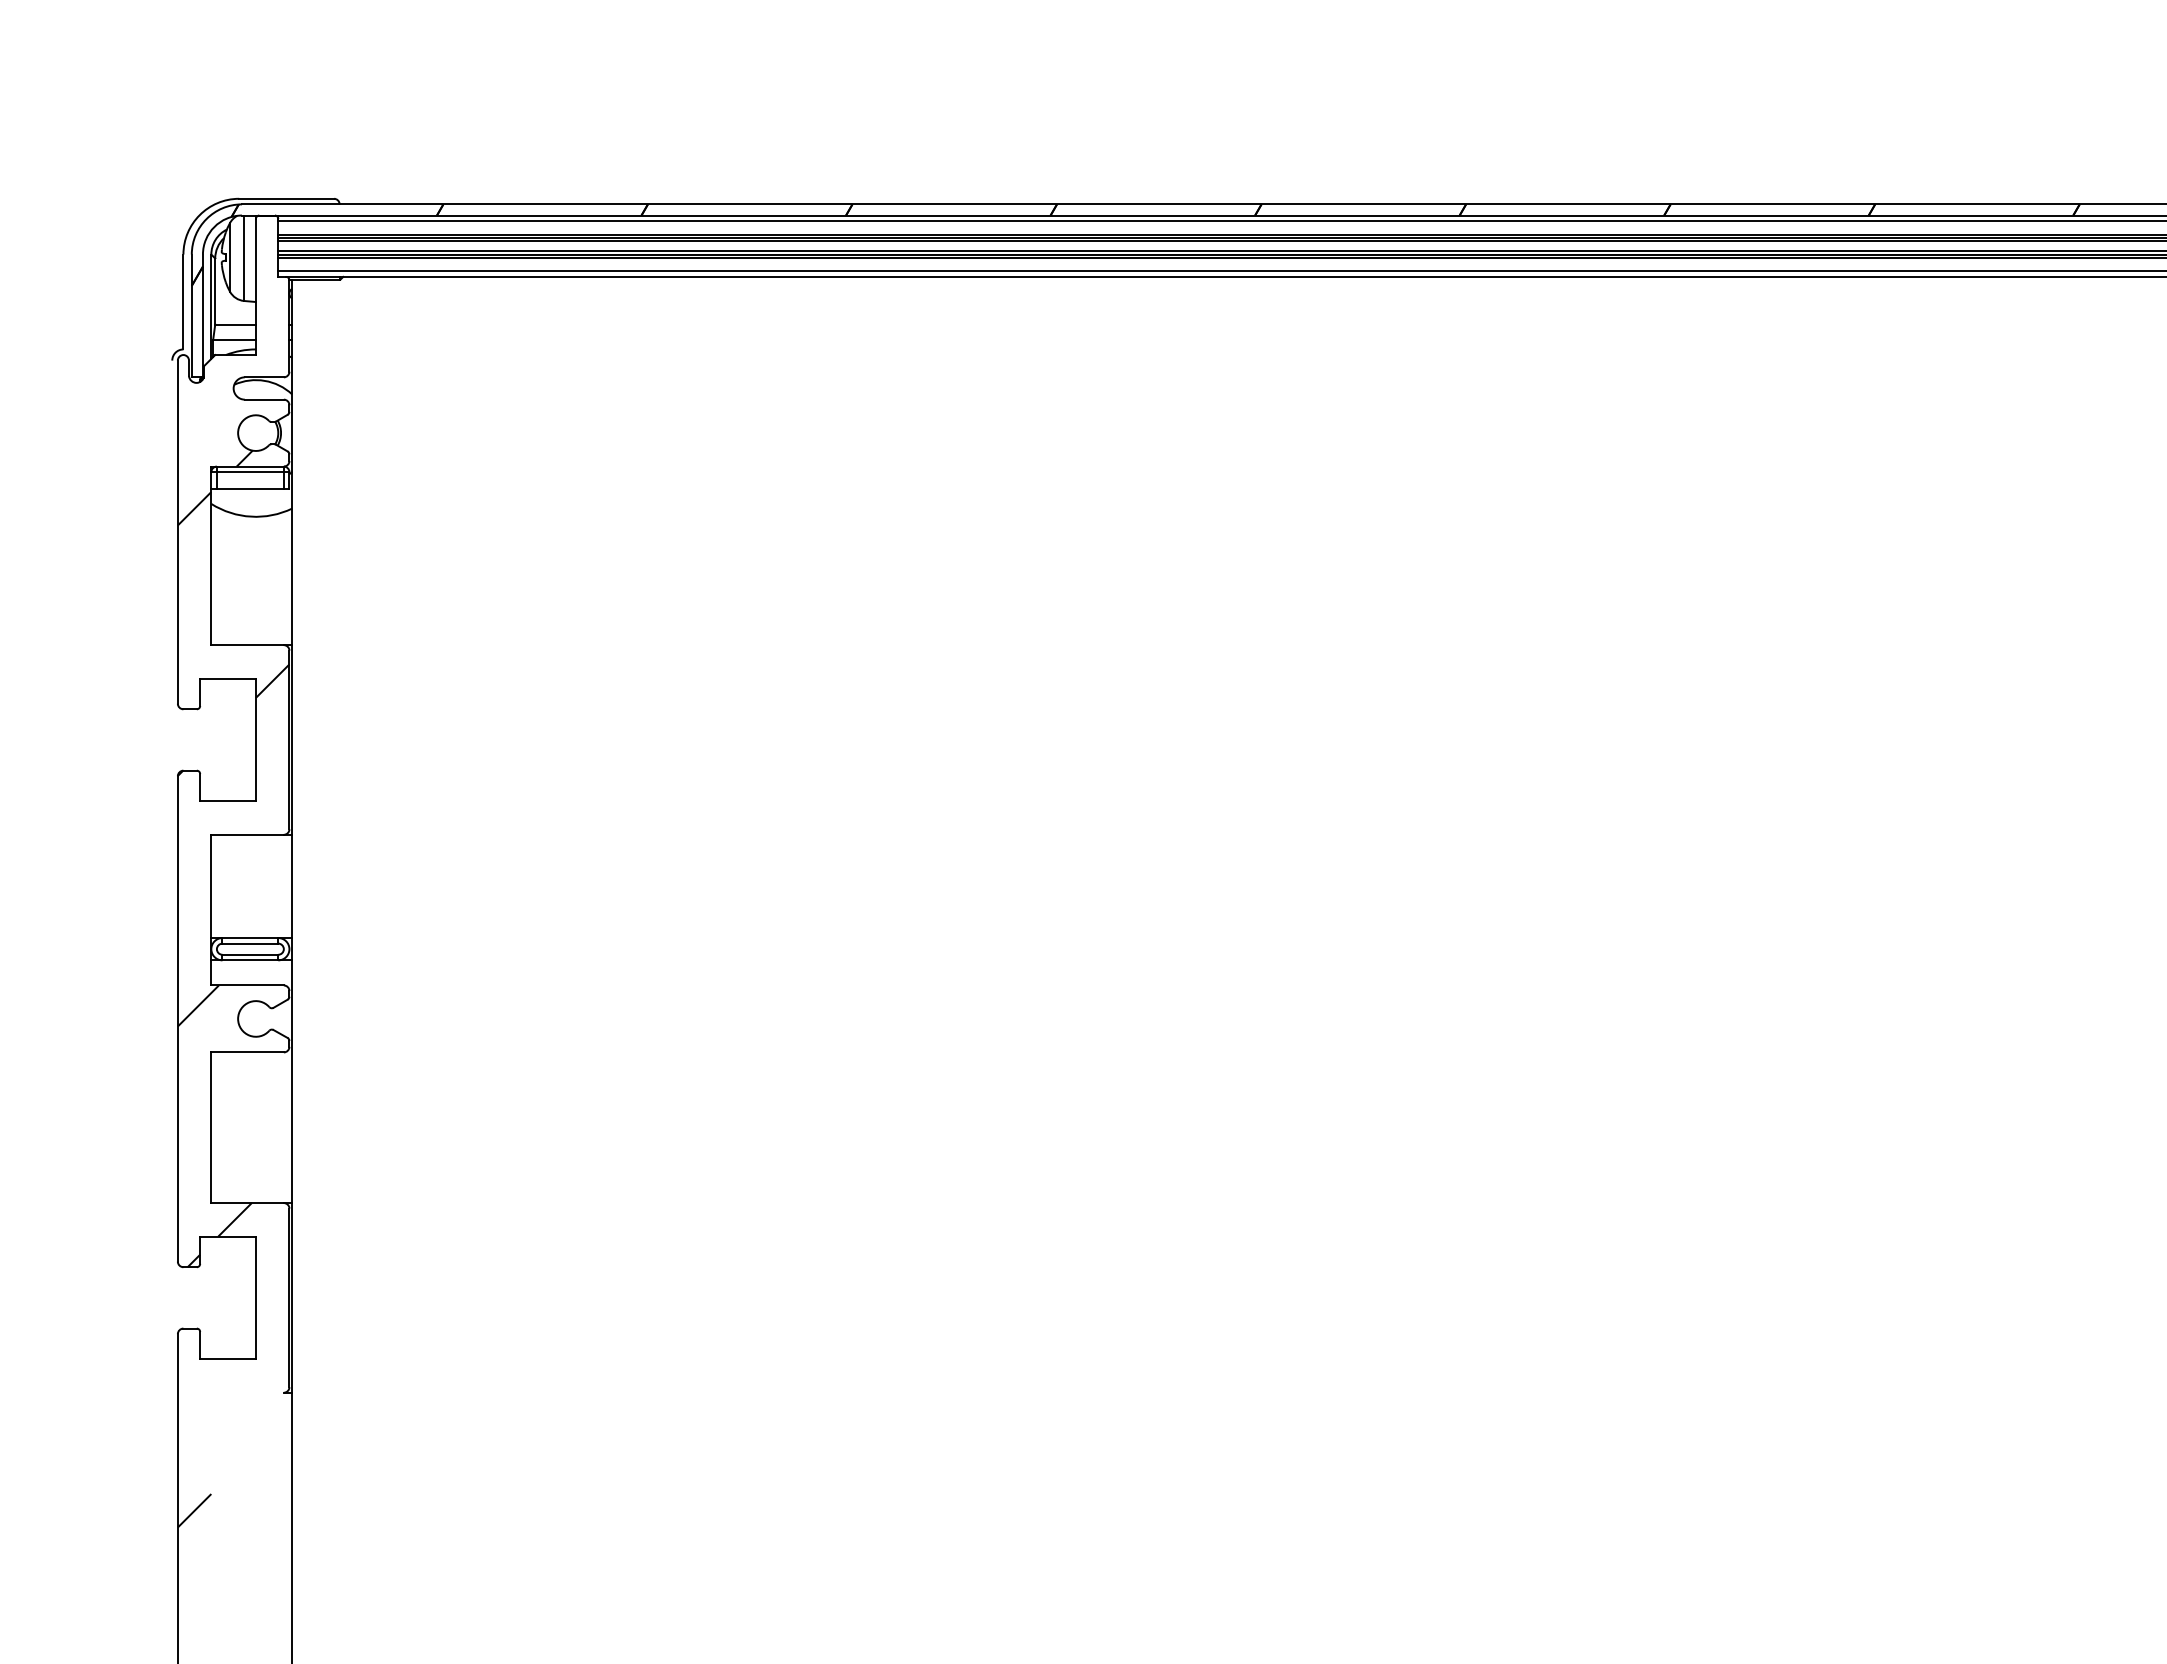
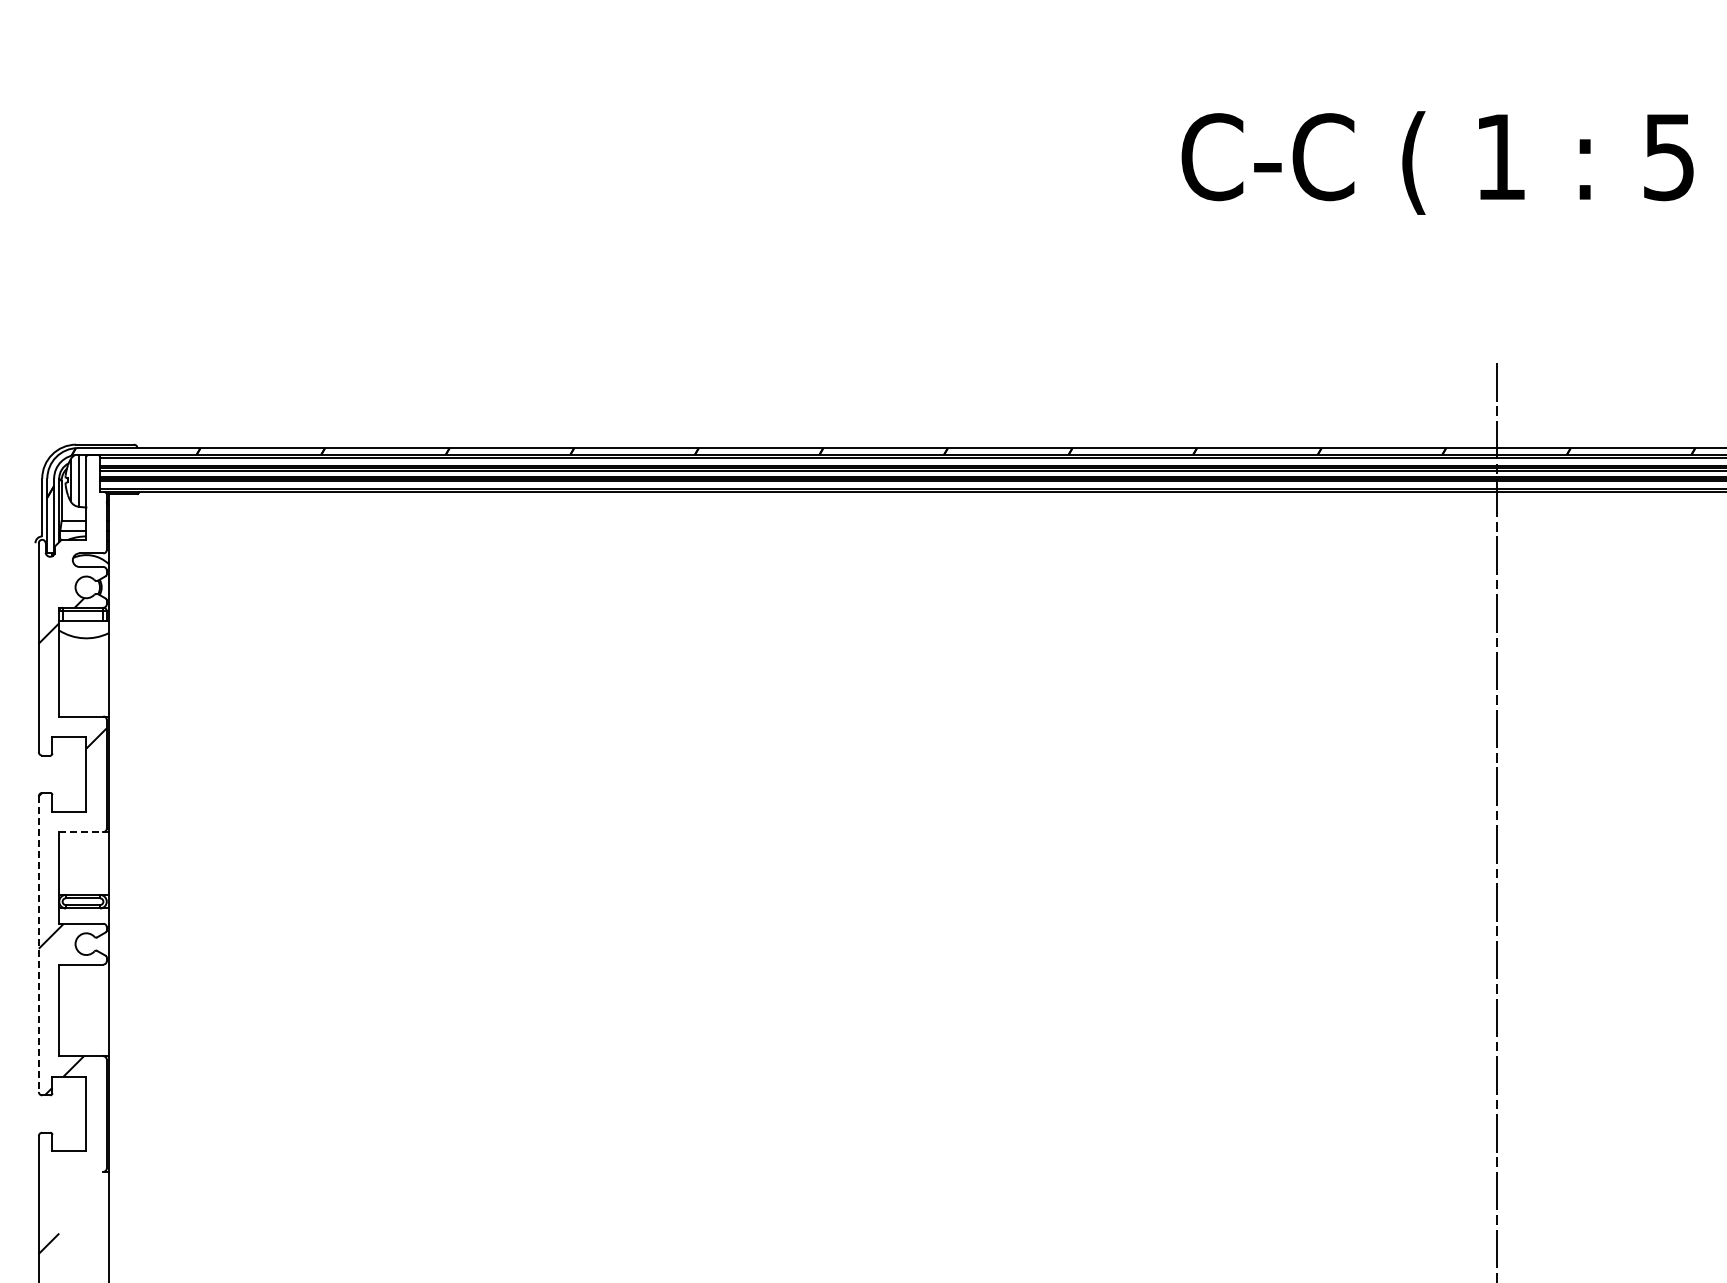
line: (247, 835) -> (81, 832), solid -> dashed
line: (177, 1019) -> (38, 944), solid -> dashed

